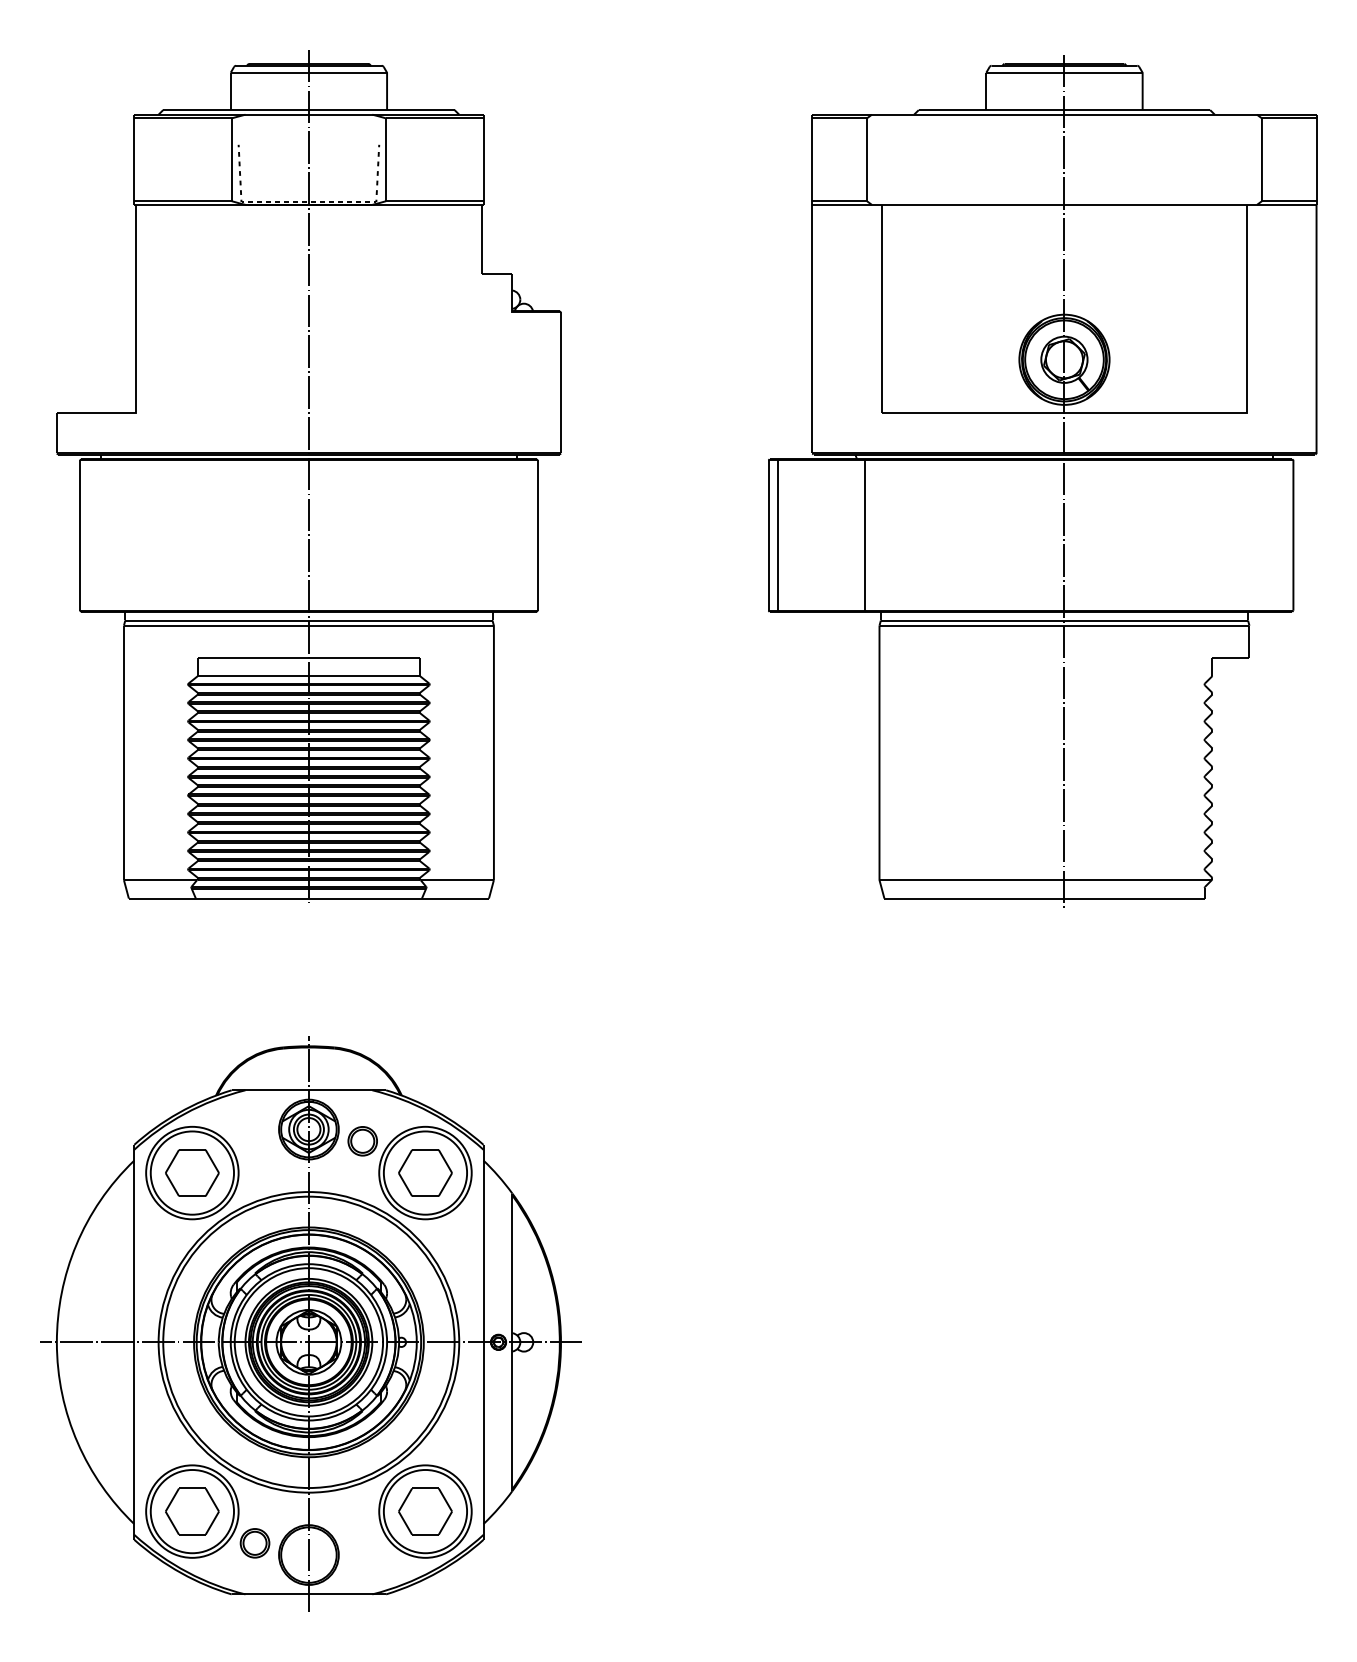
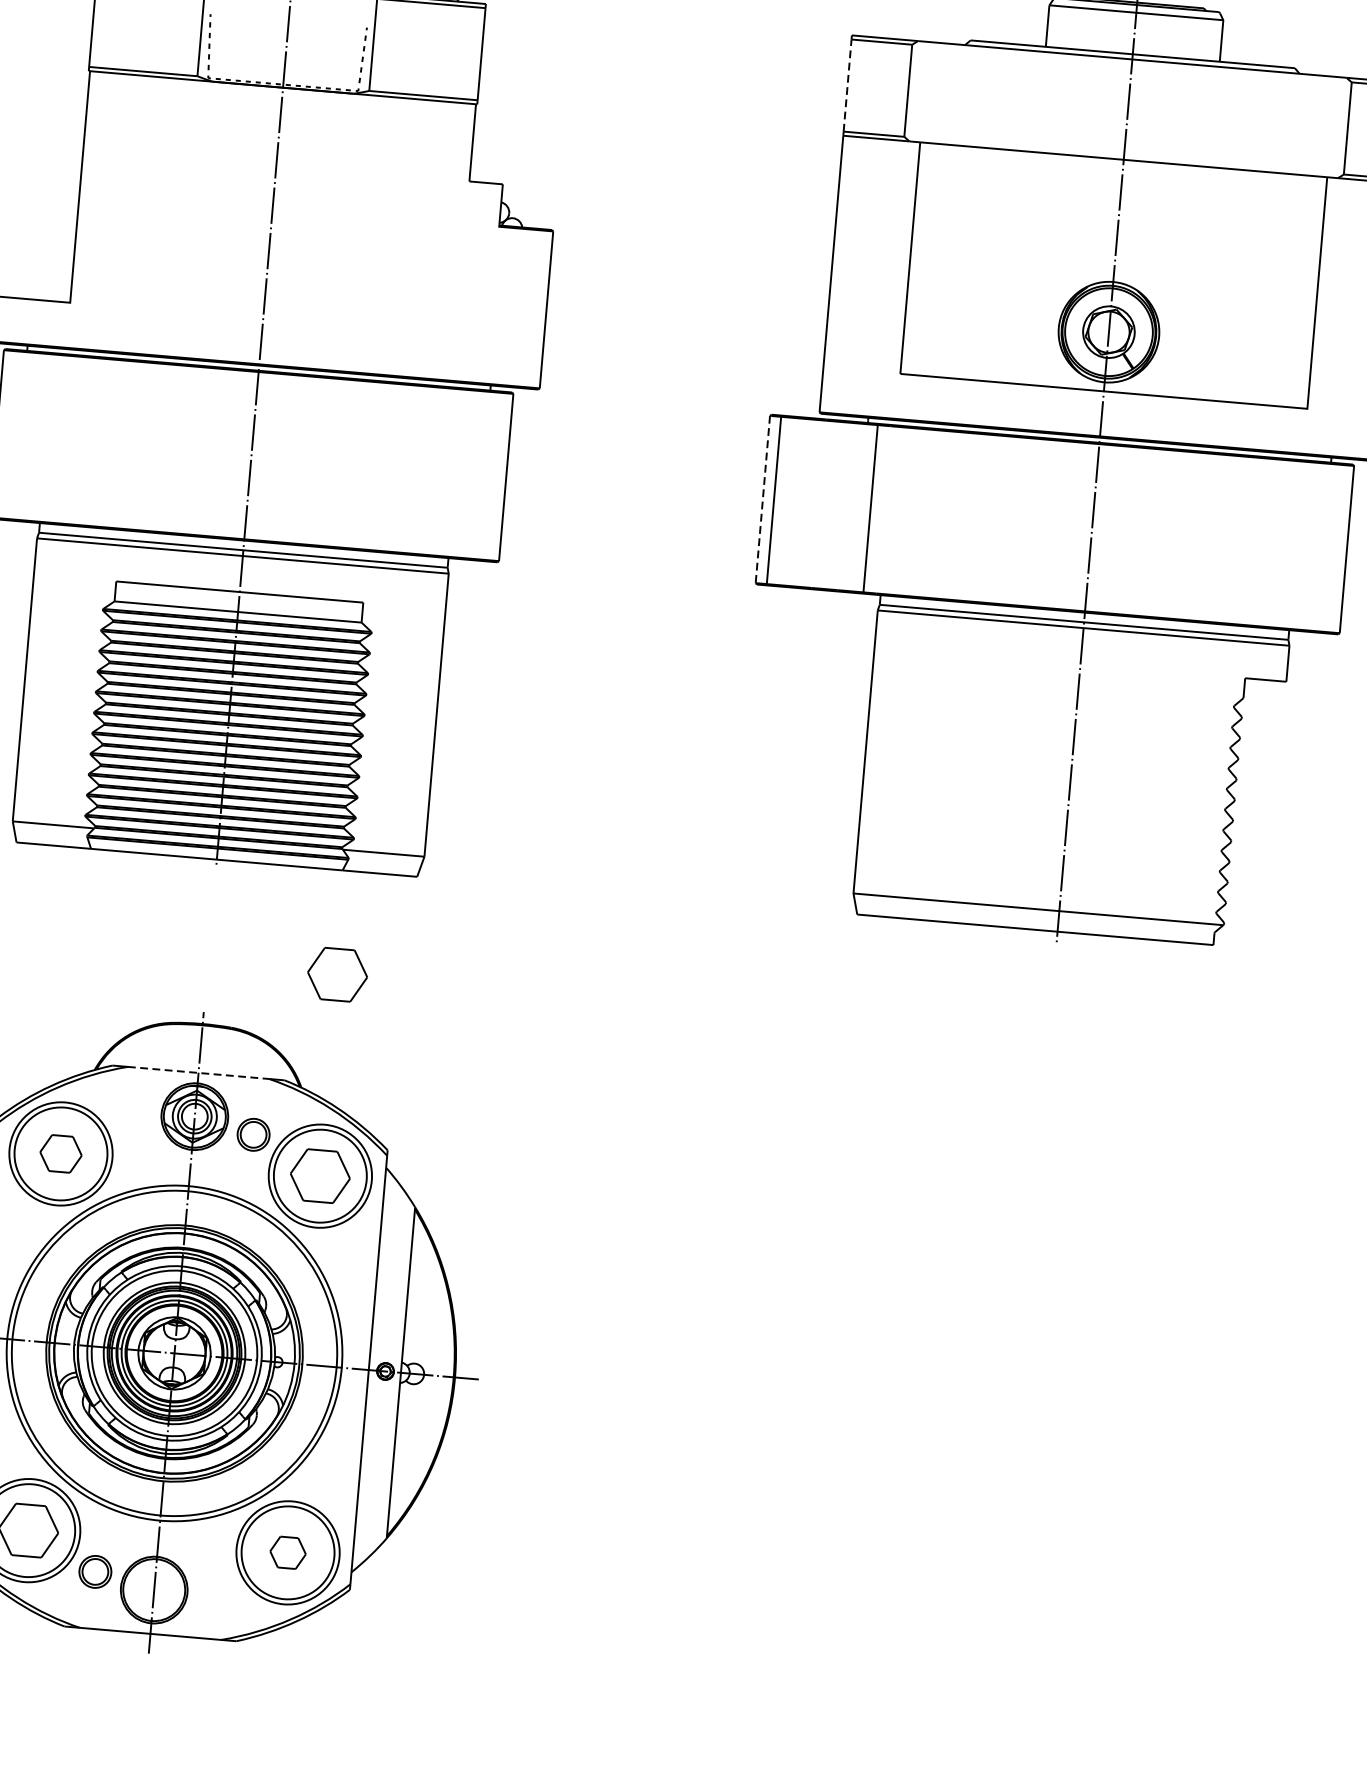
line: (812, 159) -> (847, 85), solid -> dashed
line: (768, 536) -> (762, 500), solid -> dashed
part: (425, 991) -> (337, 974), added
line: (309, 1090) -> (199, 1073), solid -> dashed
part: (192, 1172) -> (61, 1153), size x0.7
part: (425, 1511) -> (288, 1552), size x0.6

